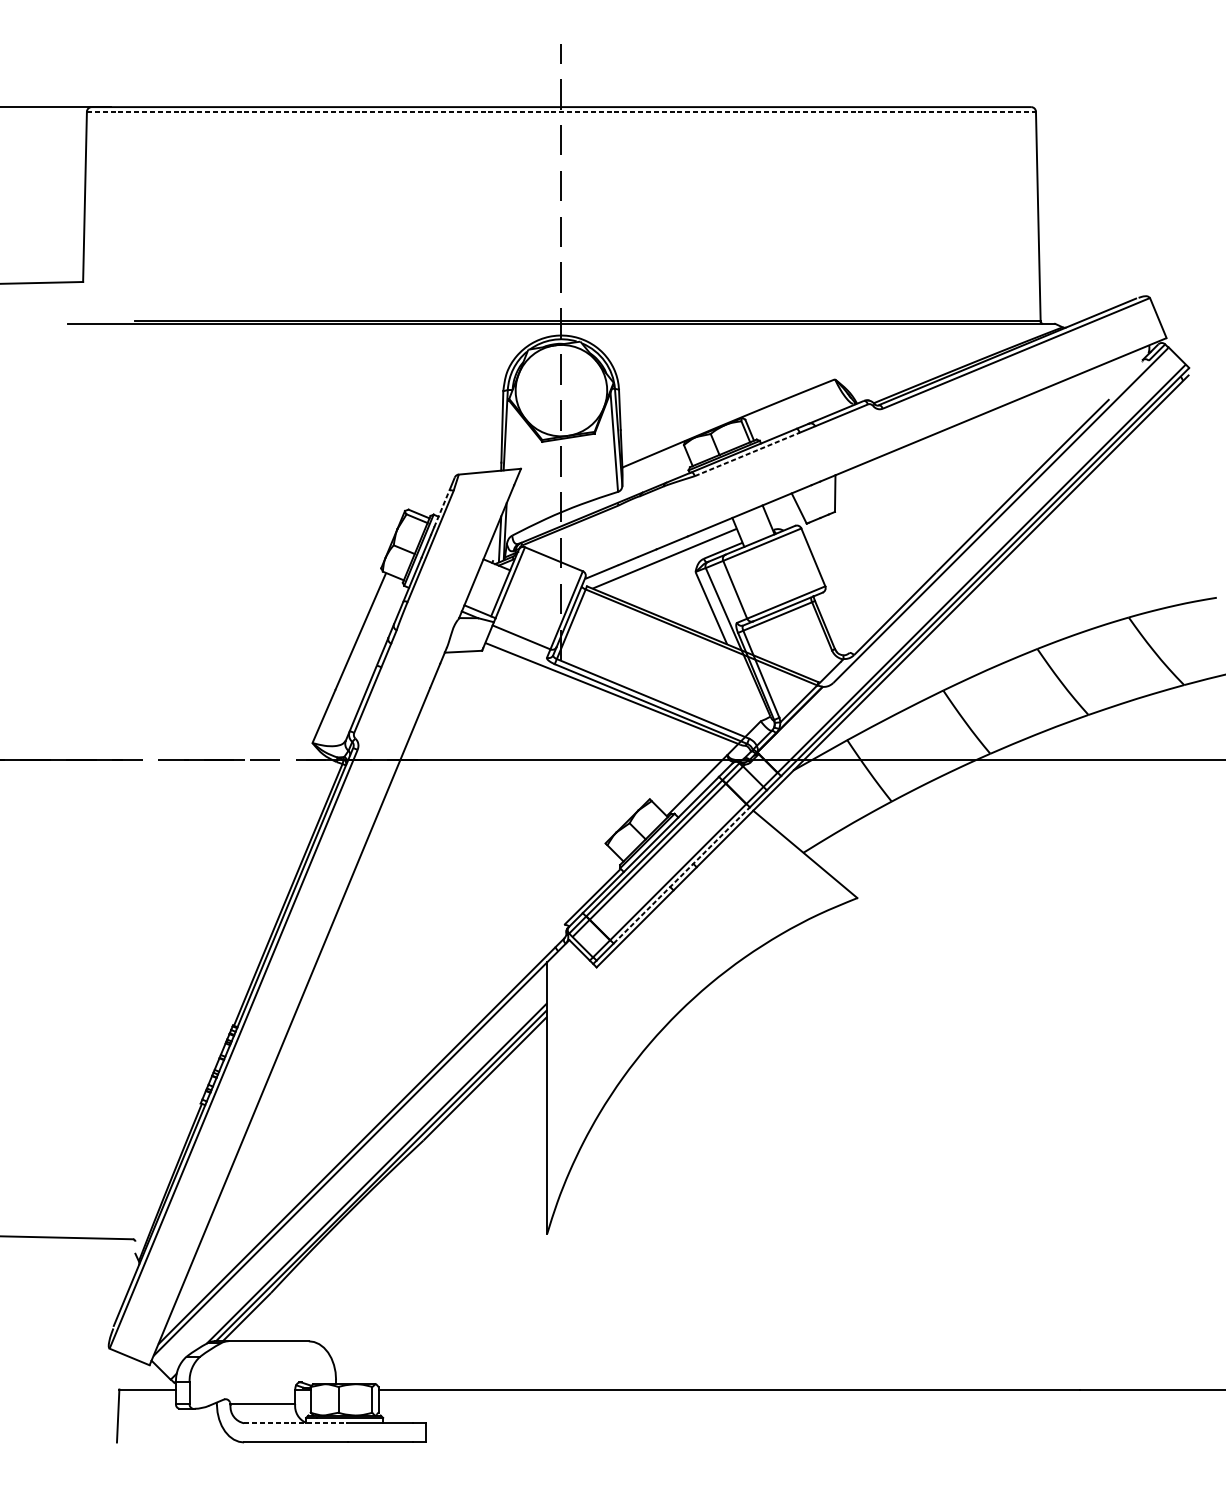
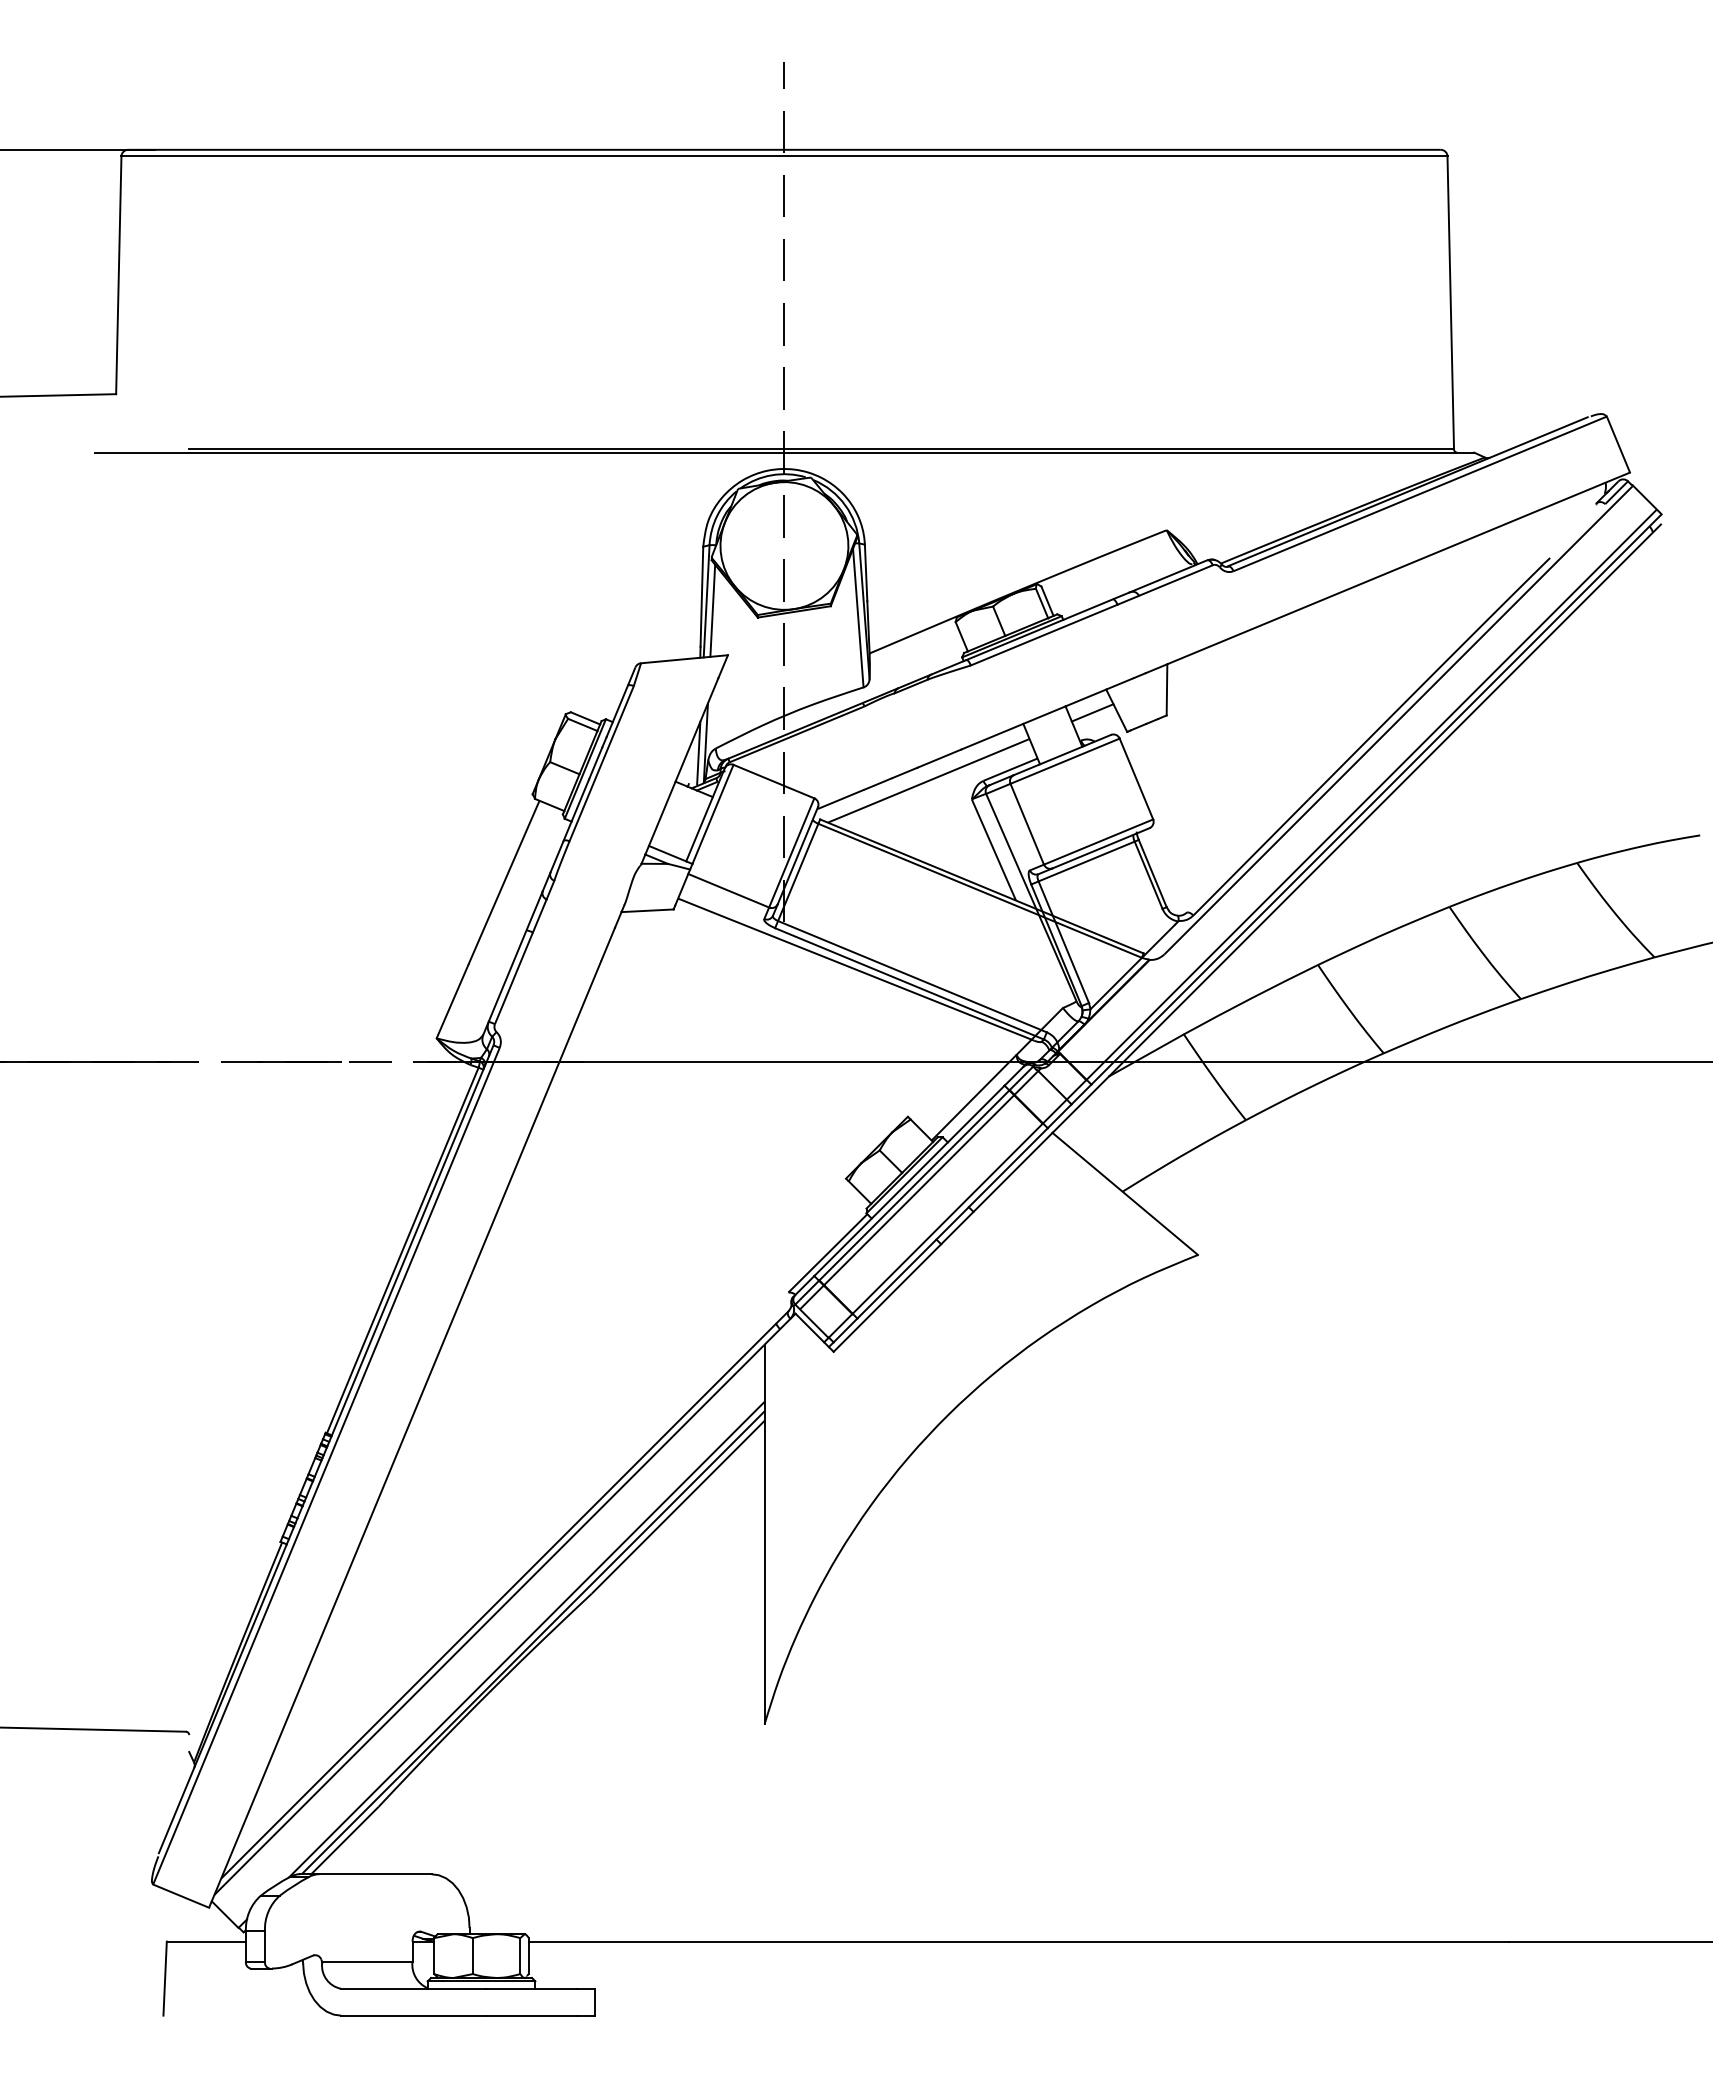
line: (561, 111) -> (784, 156), dashed -> solid
line: (509, 436) -> (712, 610), added
line: (747, 453) -> (1044, 634), dashed -> solid
line: (441, 509) -> (617, 711), dashed -> solid
line: (781, 509) -> (1092, 712), added
line: (681, 875) -> (952, 1223), dashed -> solid
line: (295, 1423) -> (413, 1988), dashed -> solid

